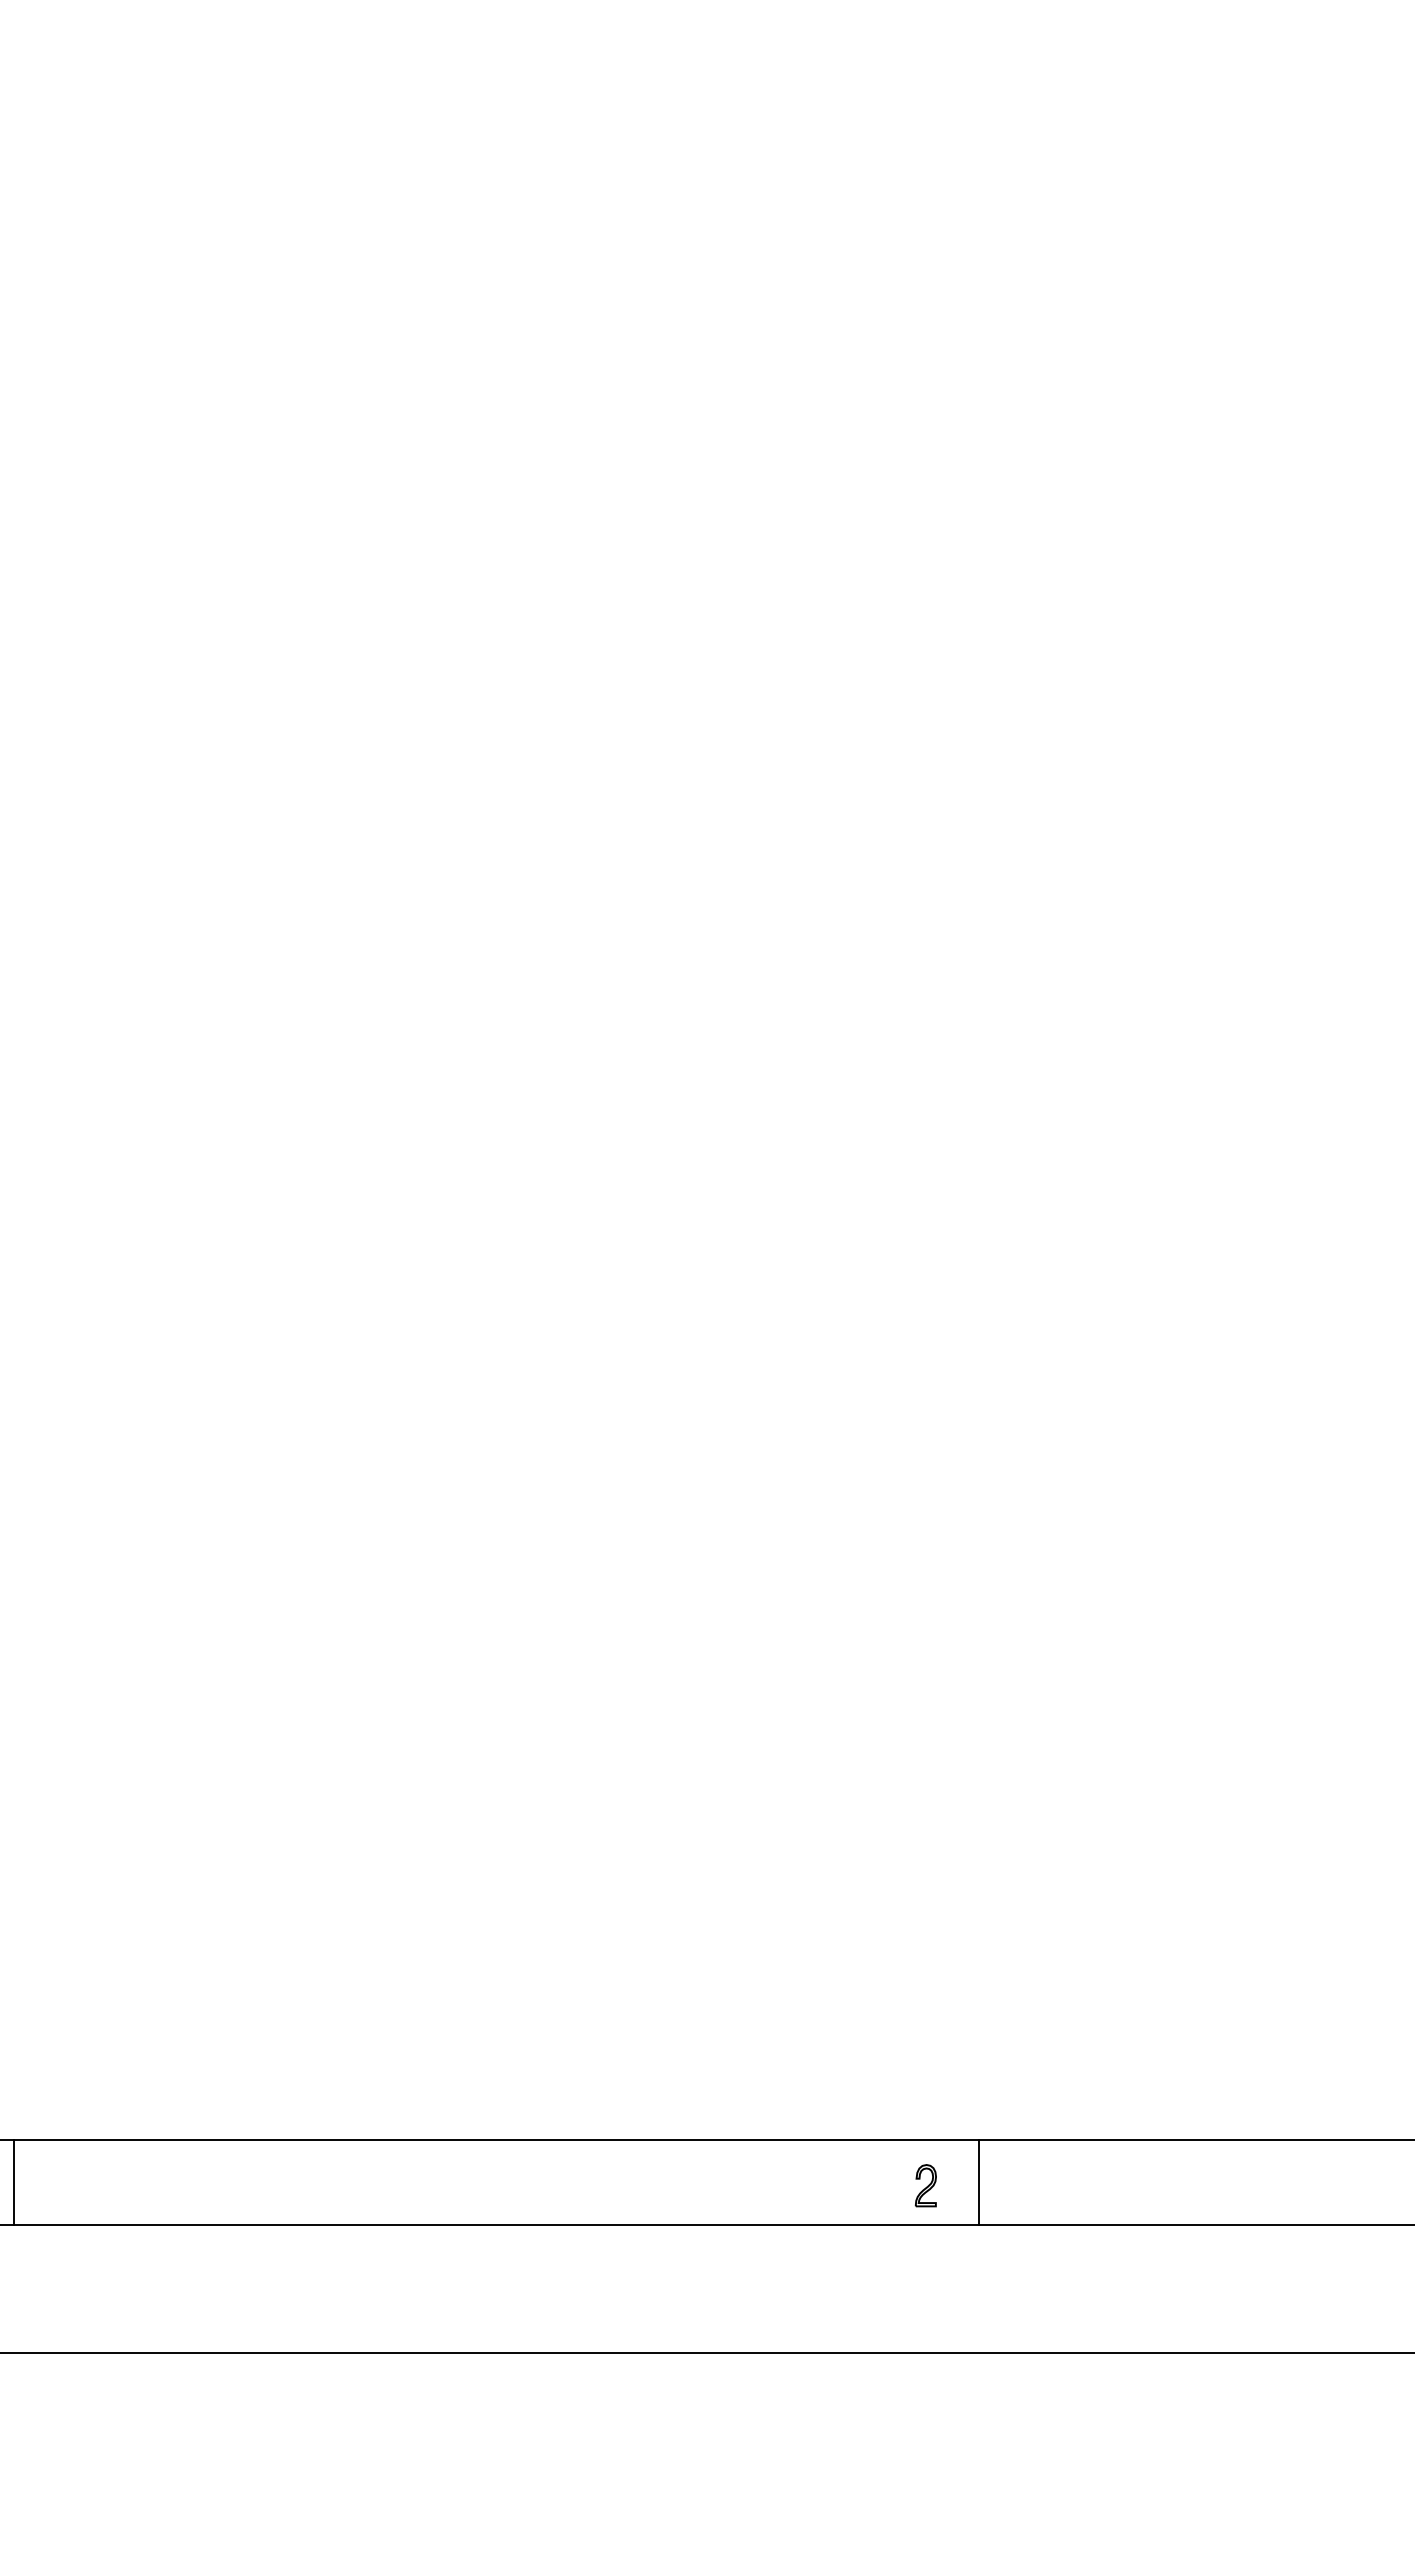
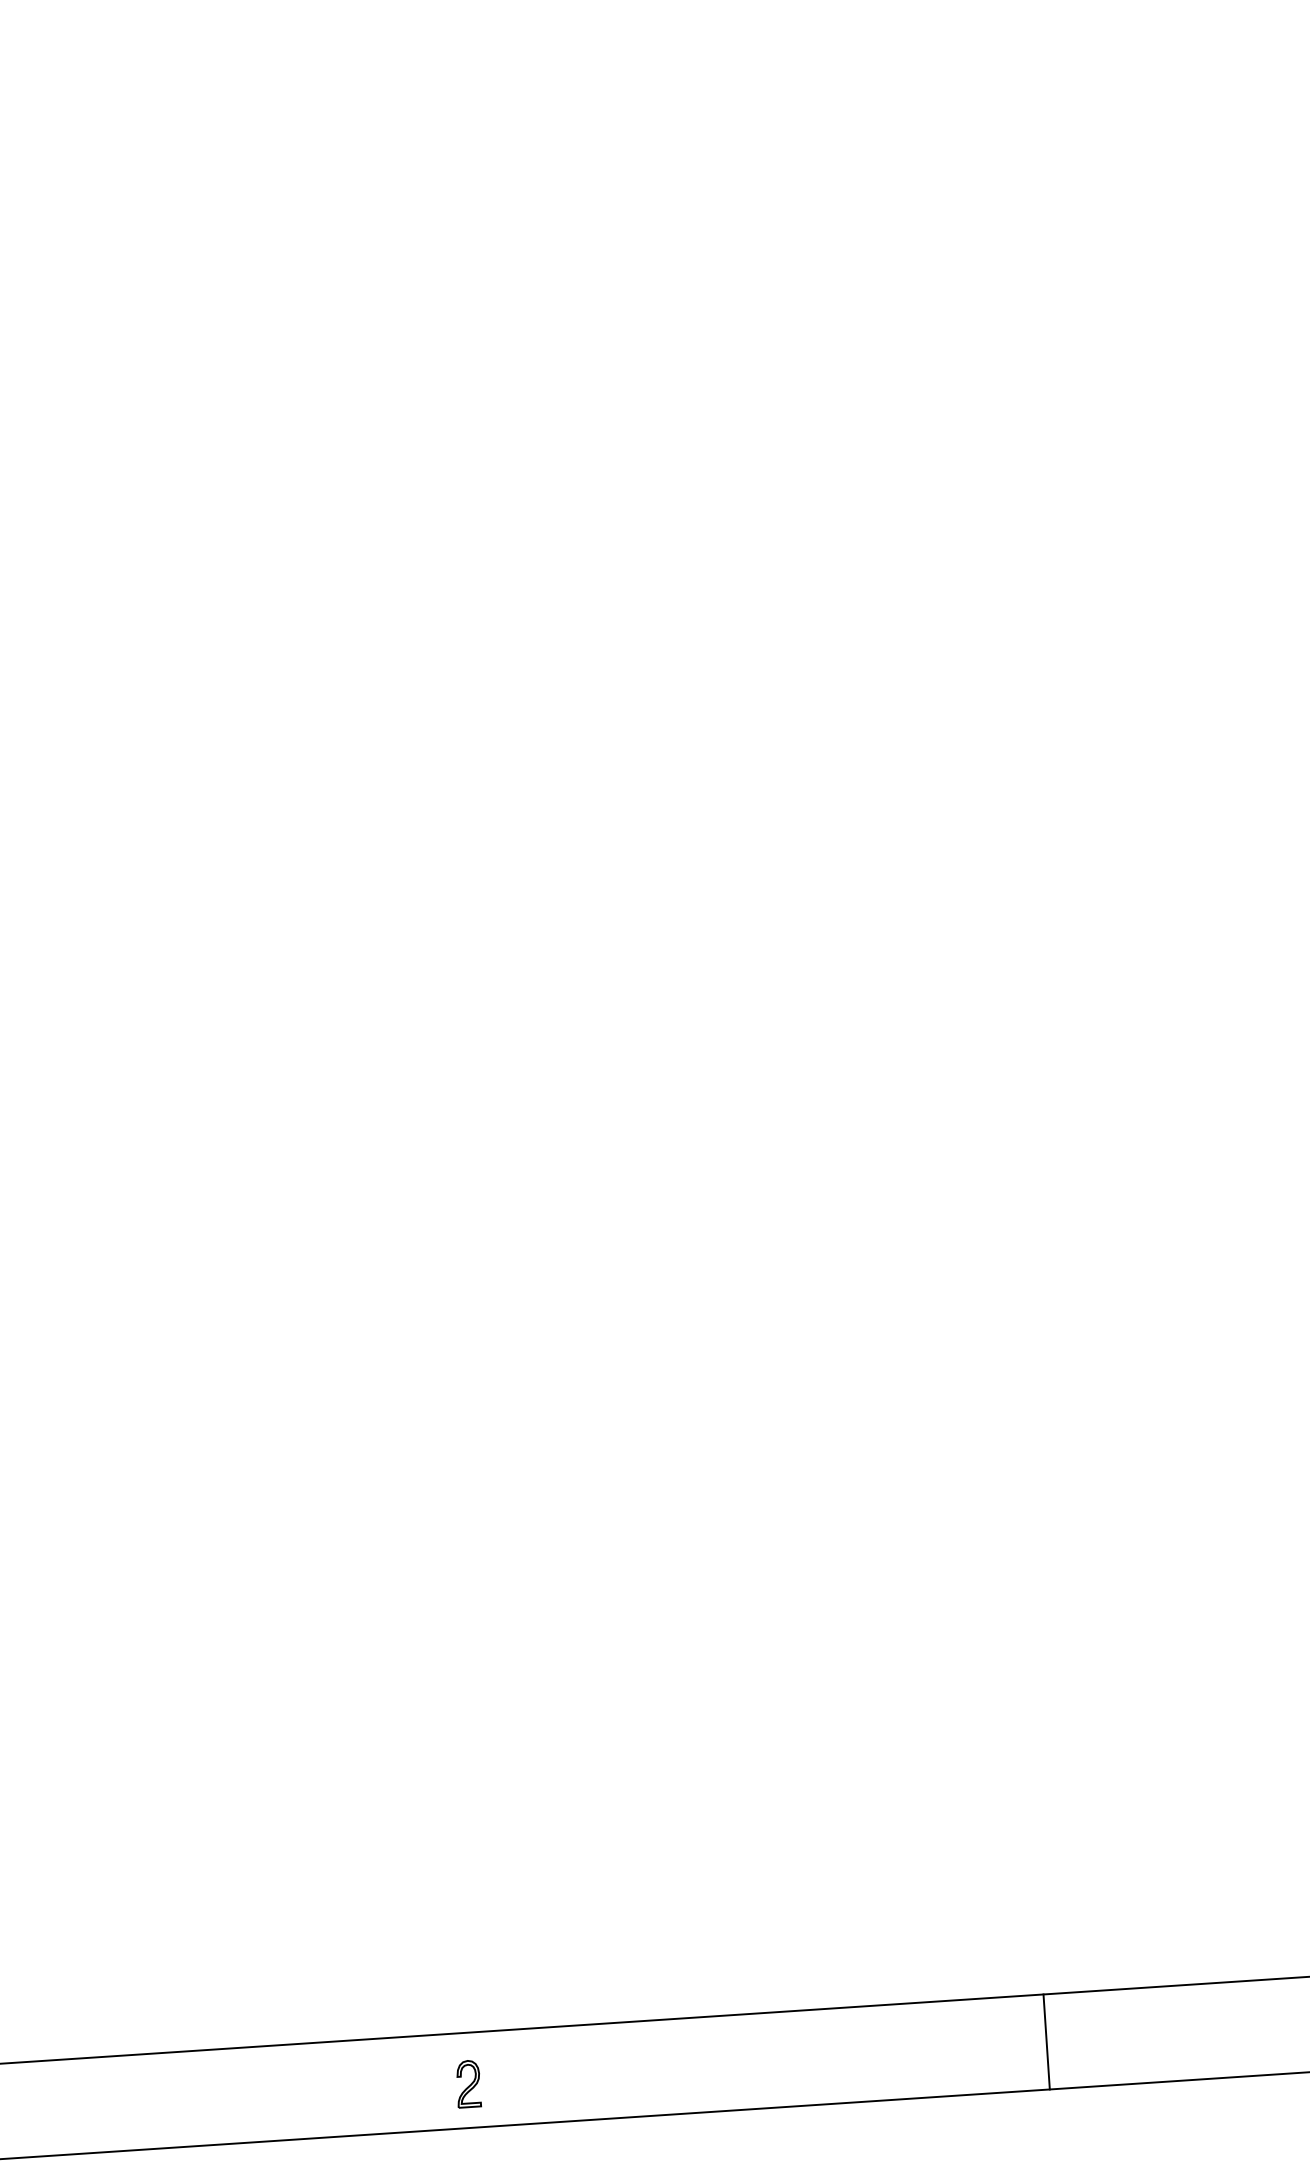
line: (978, 2182) -> (1046, 2042), moved
part: (925, 2185) -> (467, 2083), moved

